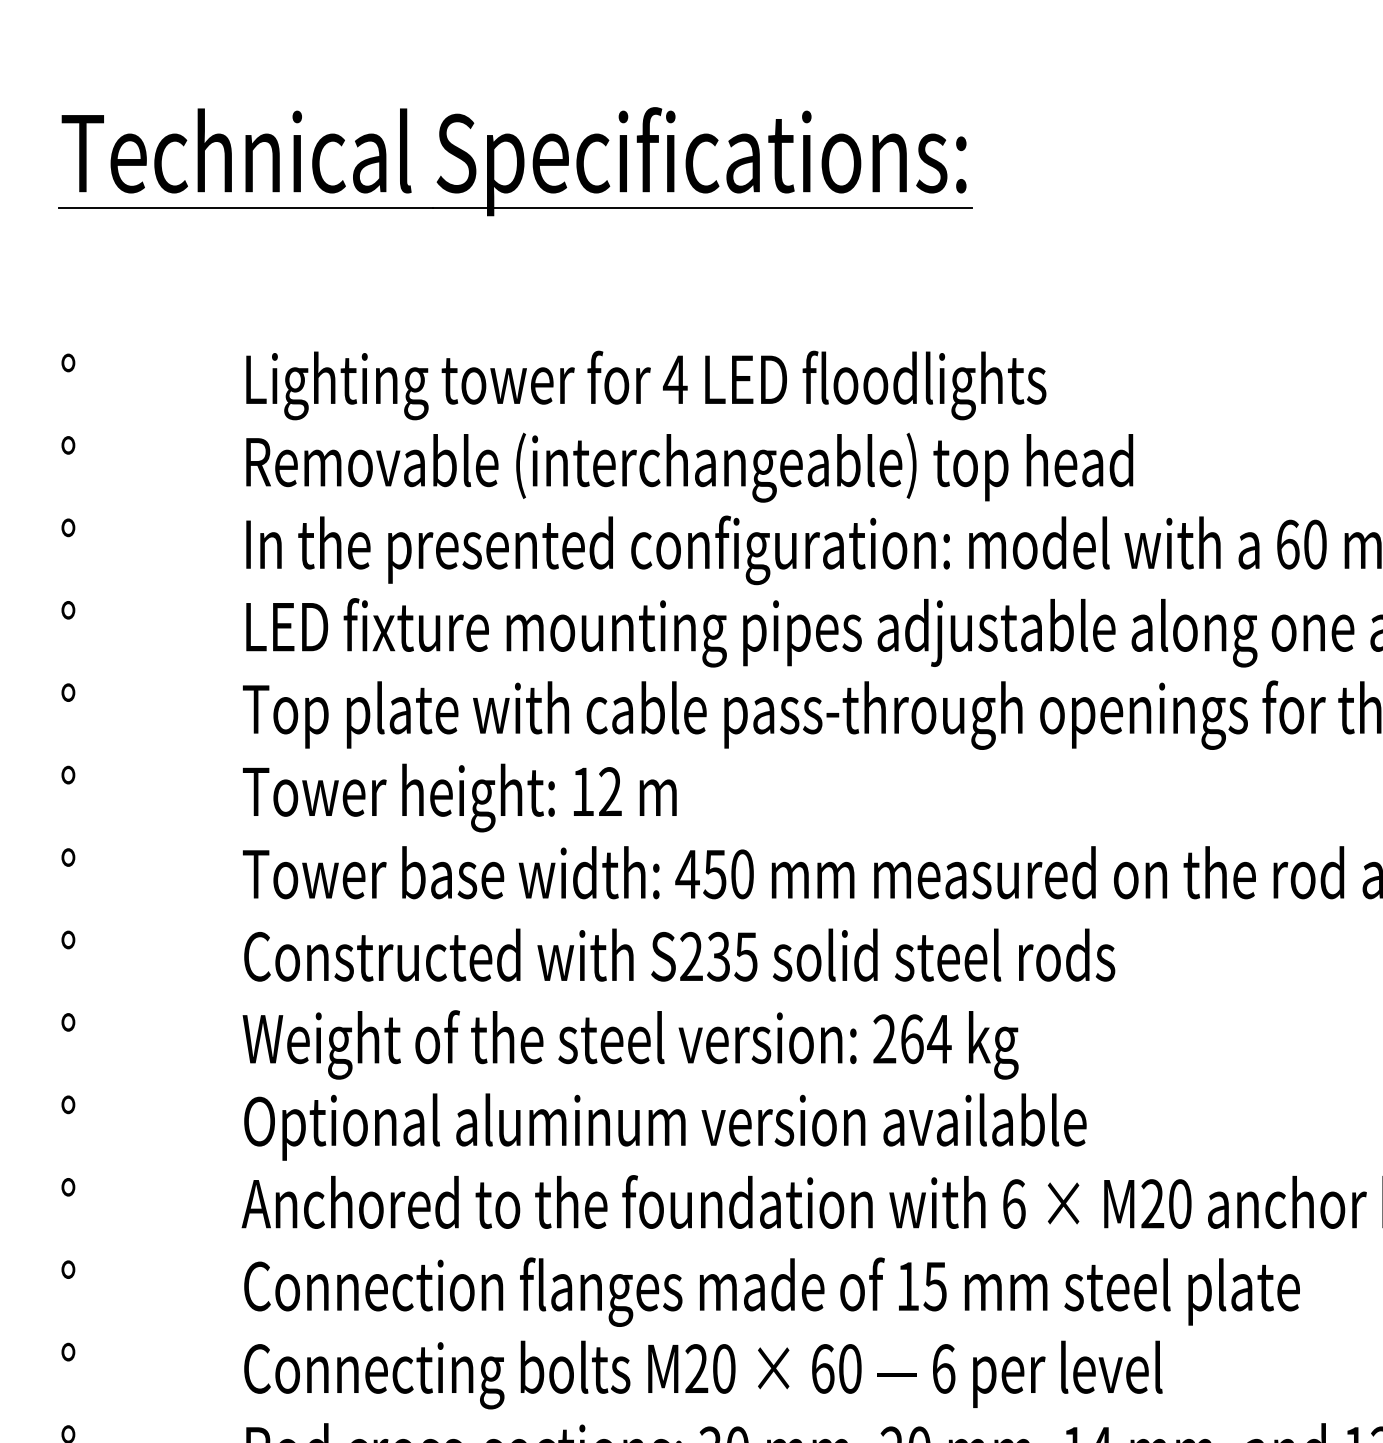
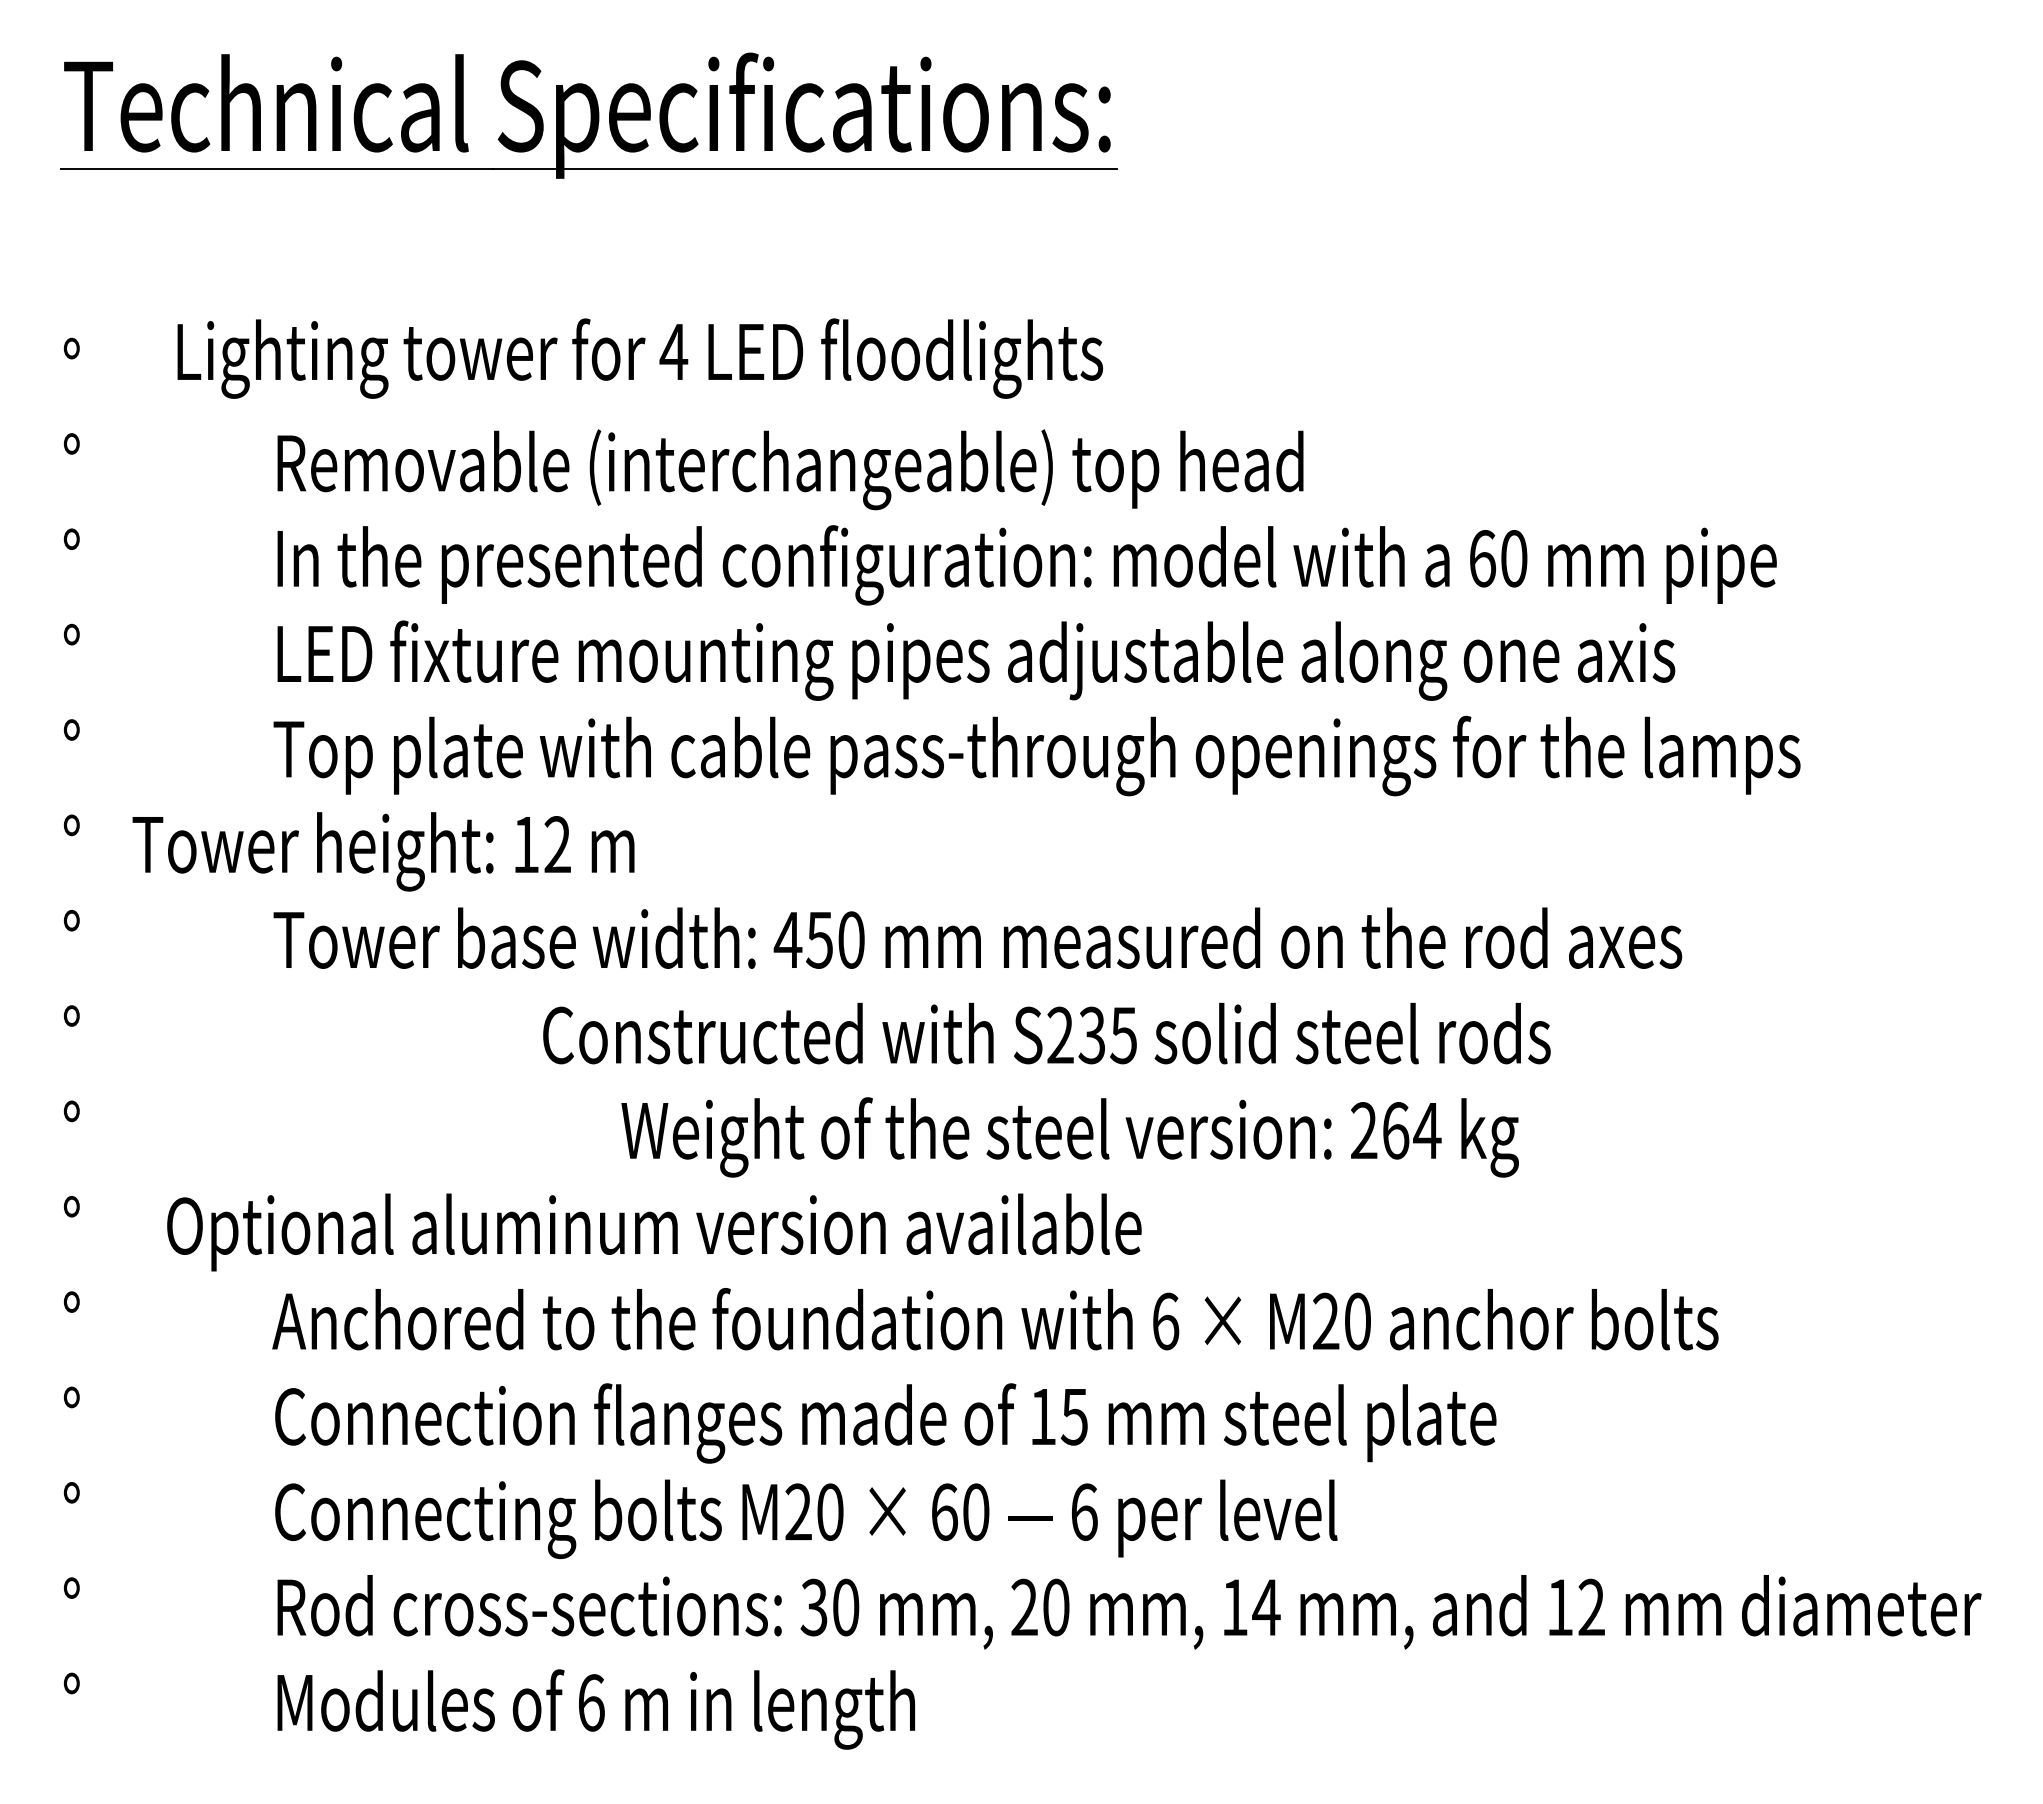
text: (646, 385) -> (640, 358), moved
text: (459, 797) -> (383, 851), moved
text: (679, 955) -> (1046, 1033), moved
text: (630, 1044) -> (1069, 1137), moved
text: (665, 1127) -> (654, 1232), moved

